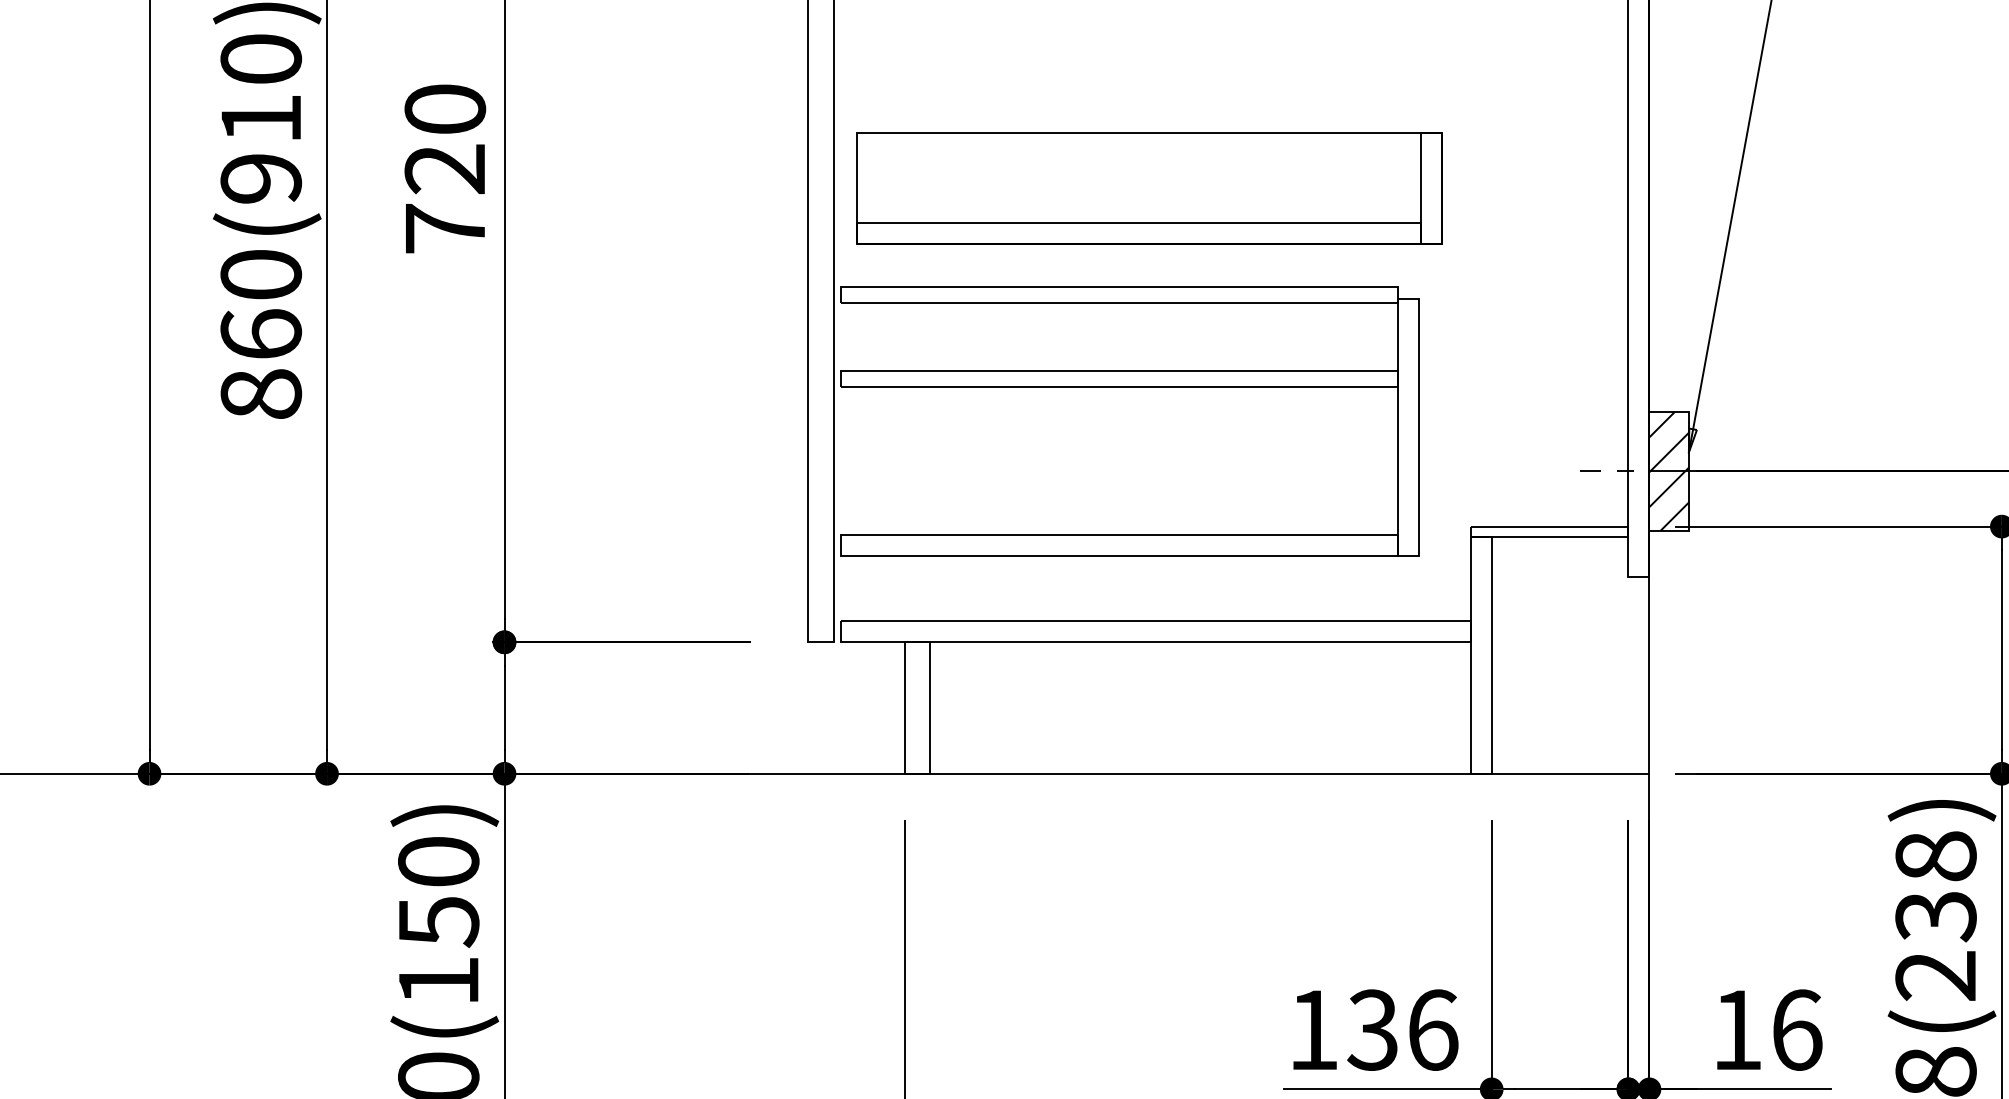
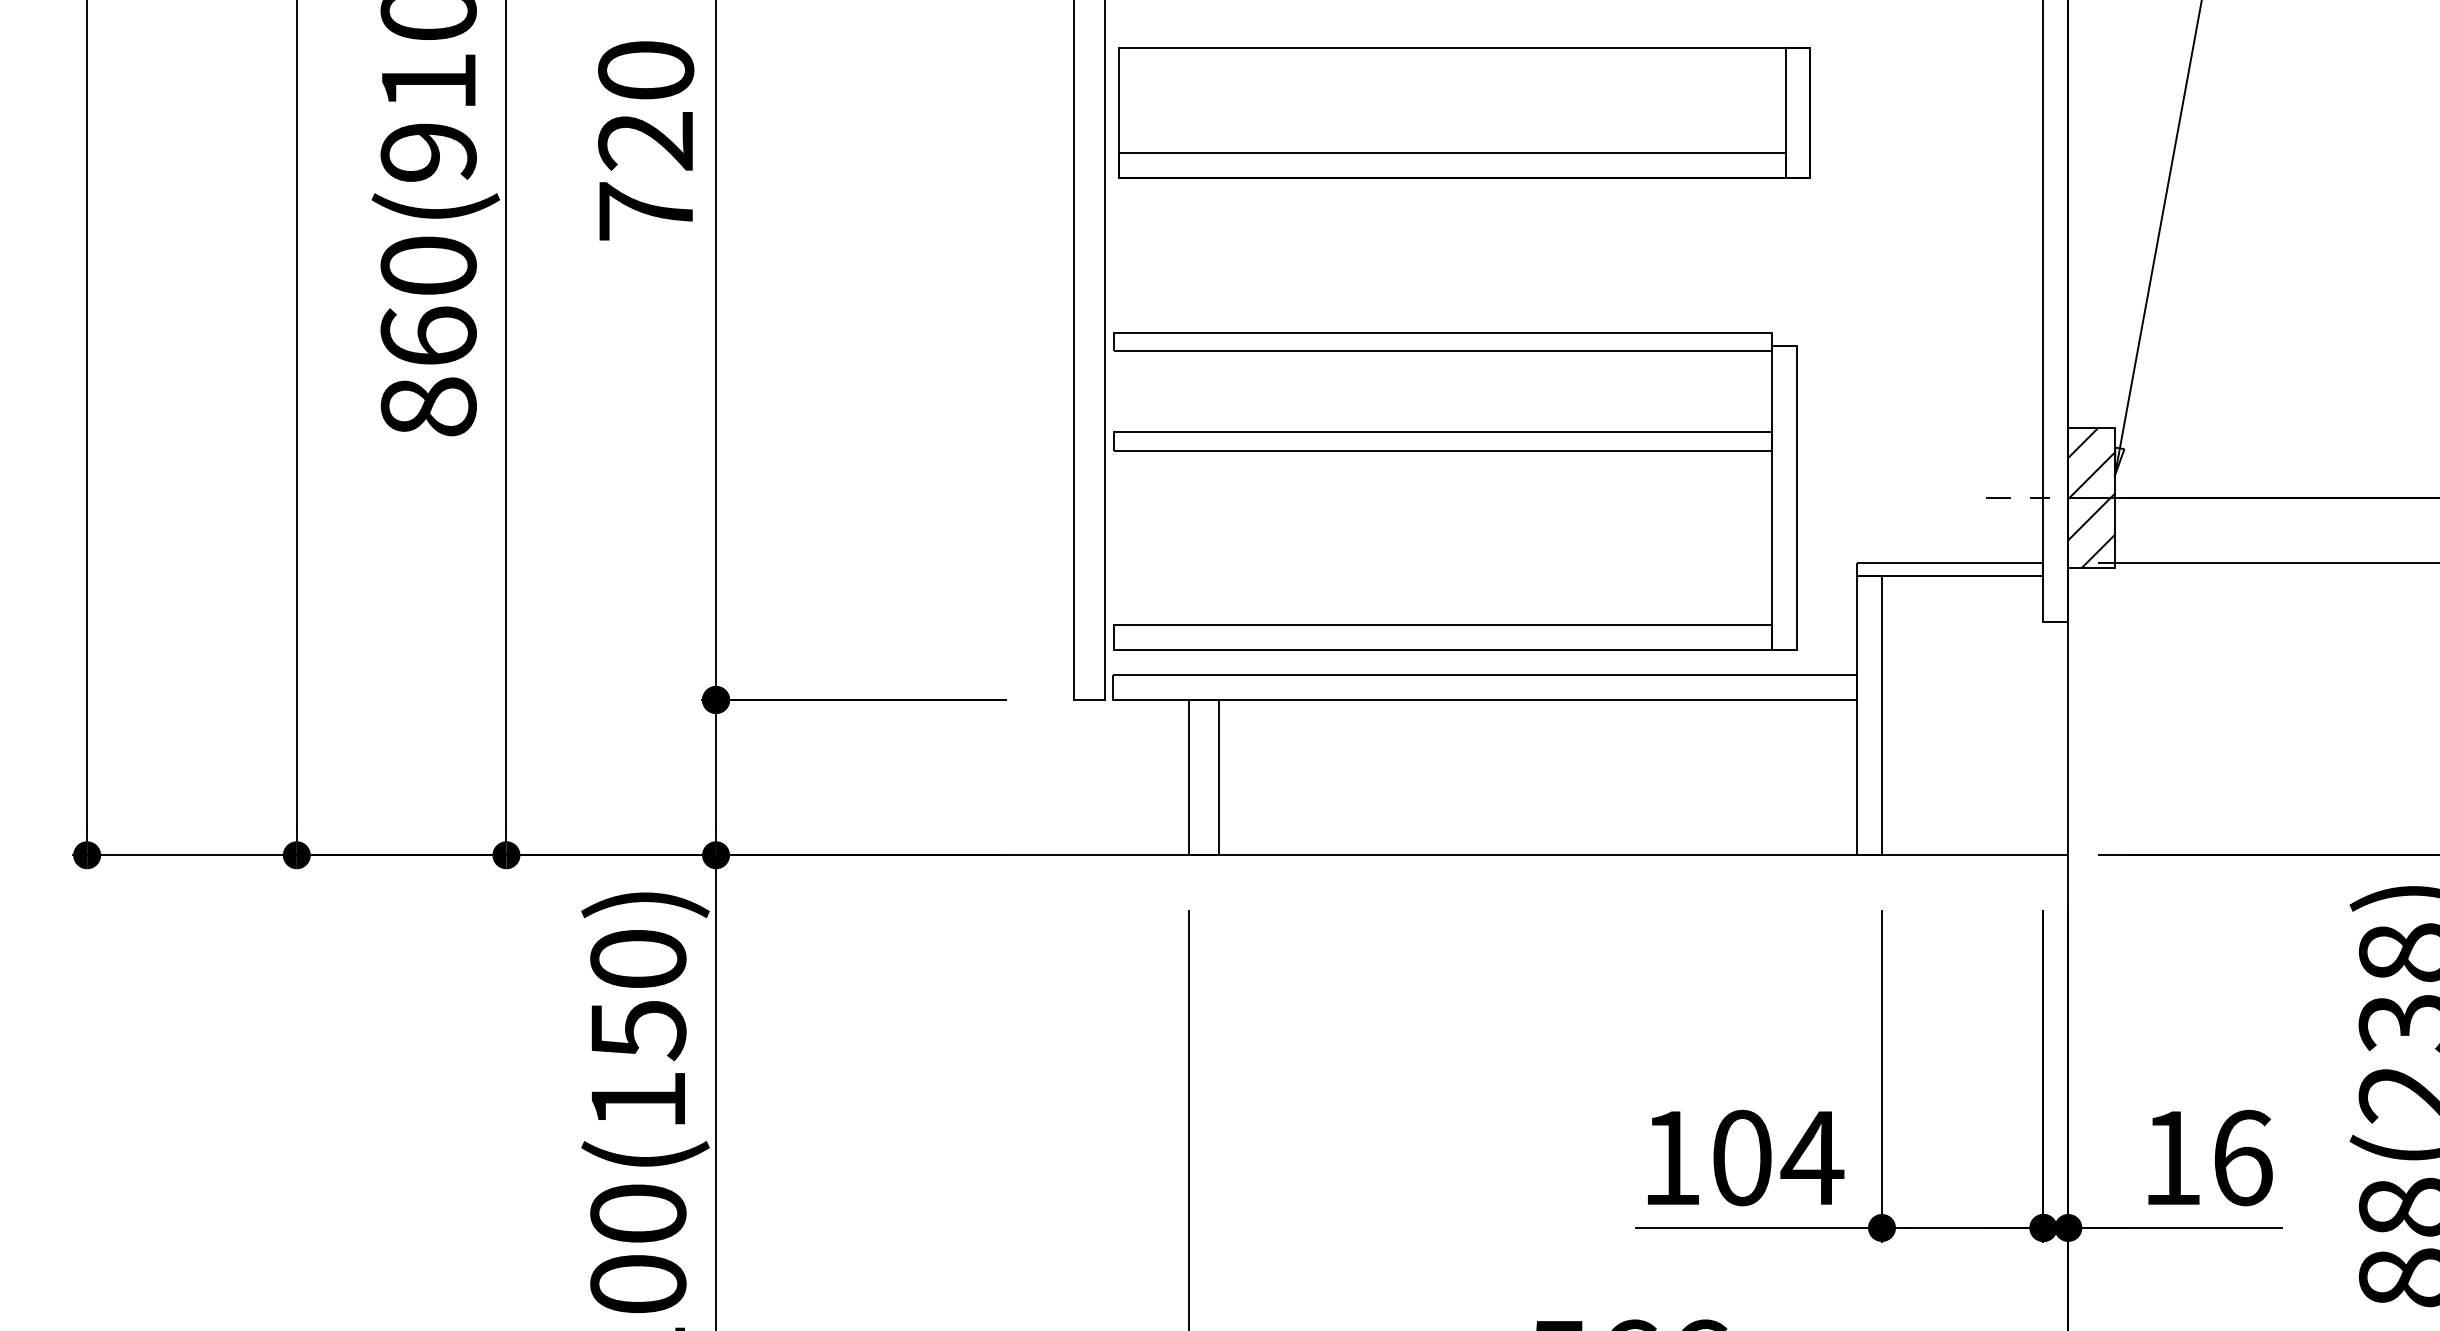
part: (1149, 188) -> (1464, 112), moved
part: (1130, 387) -> (1455, 451), moved
text: (1403, 1029) -> (1777, 1157), 136 -> 104

